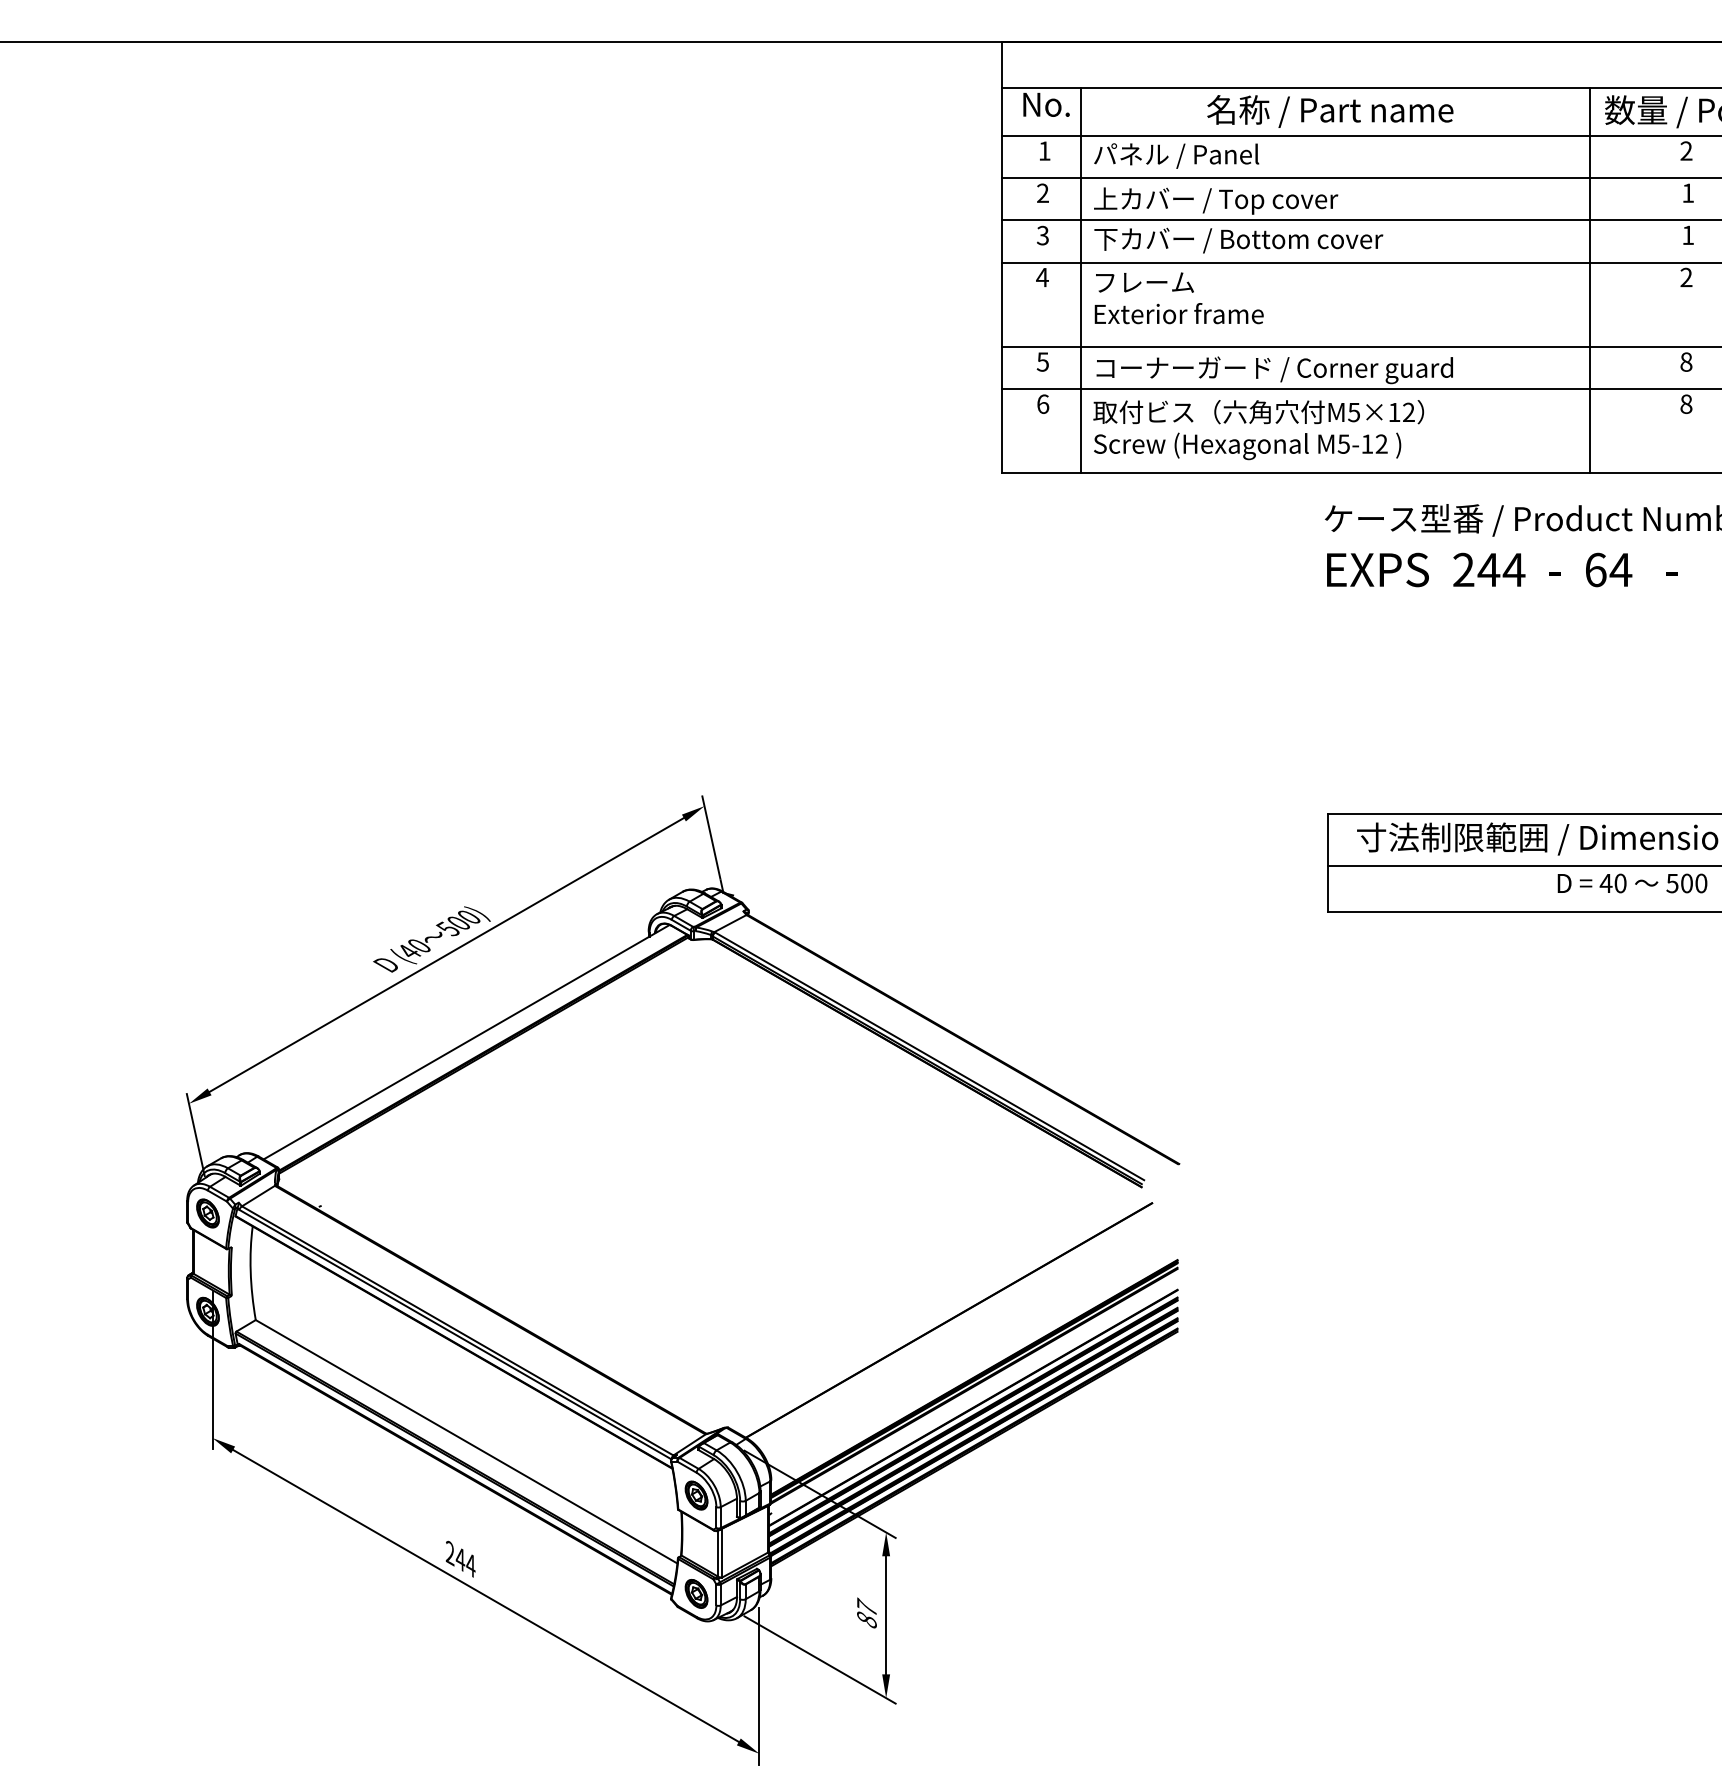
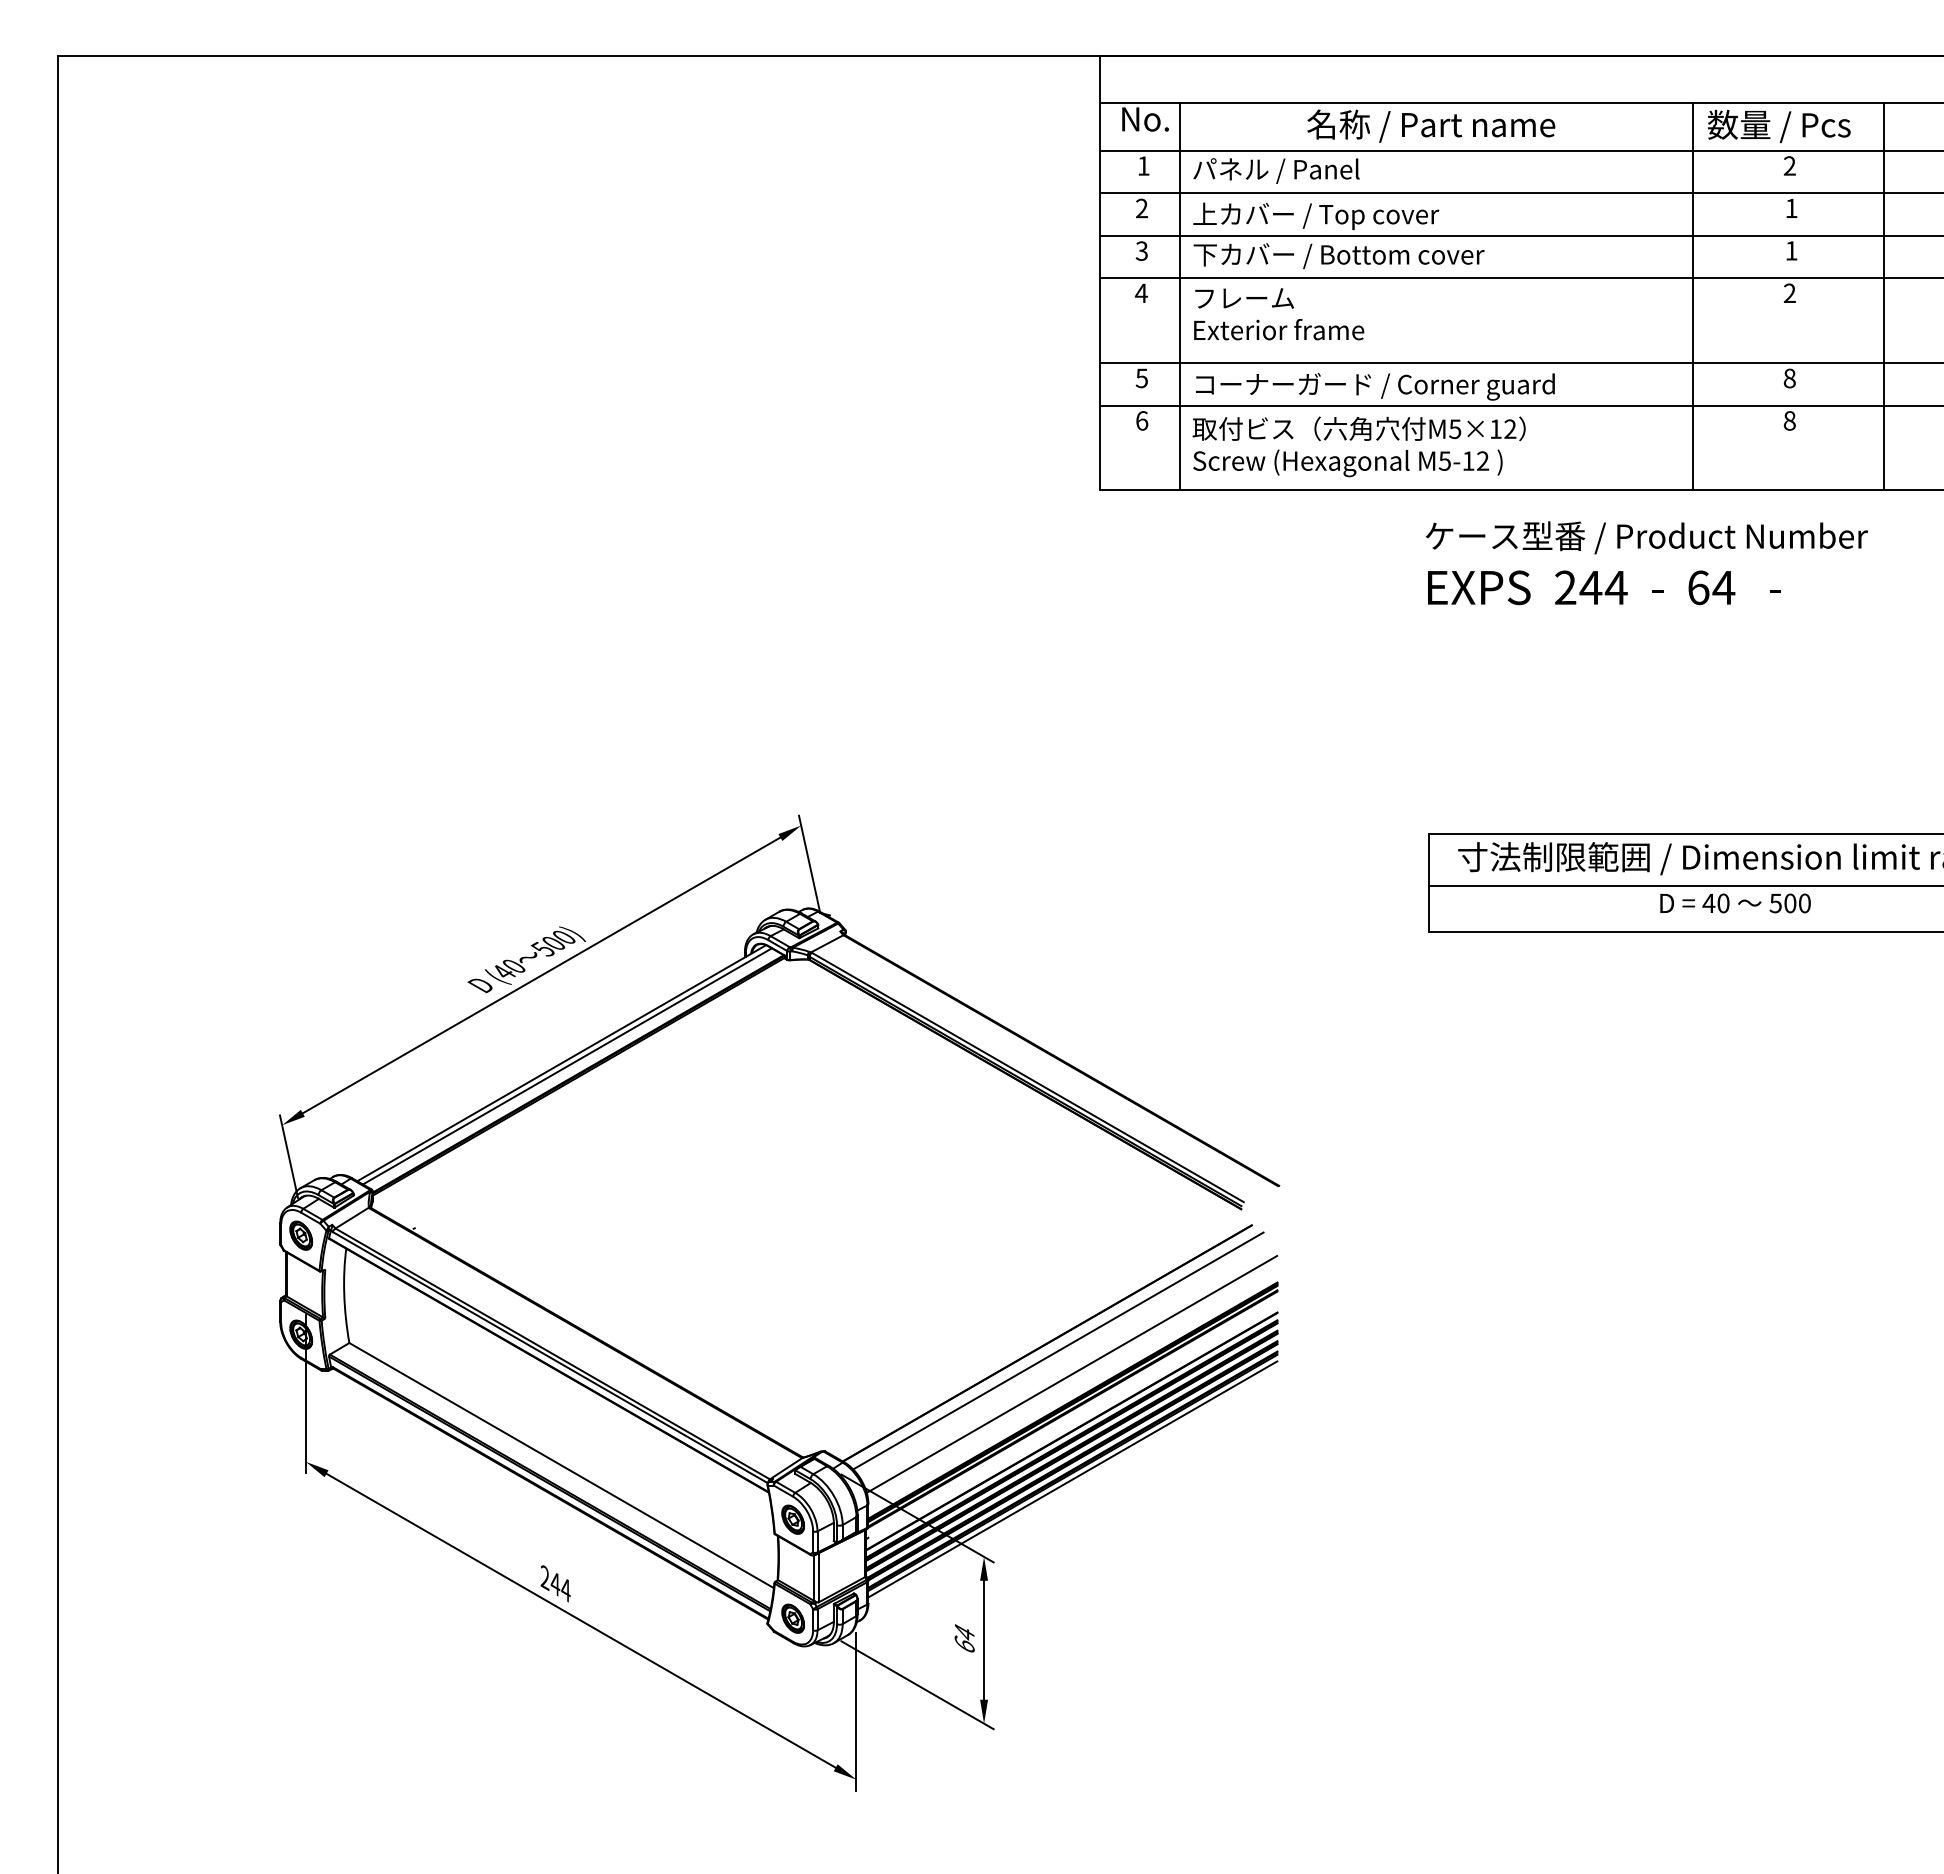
line: (471, 1045) -> (566, 1066), added
line: (960, 1327) -> (1058, 1350), added
line: (973, 1350) -> (1071, 1373), added
line: (973, 1455) -> (1072, 1479), added
text: (866, 1612) -> (964, 1637), 87 -> 64

